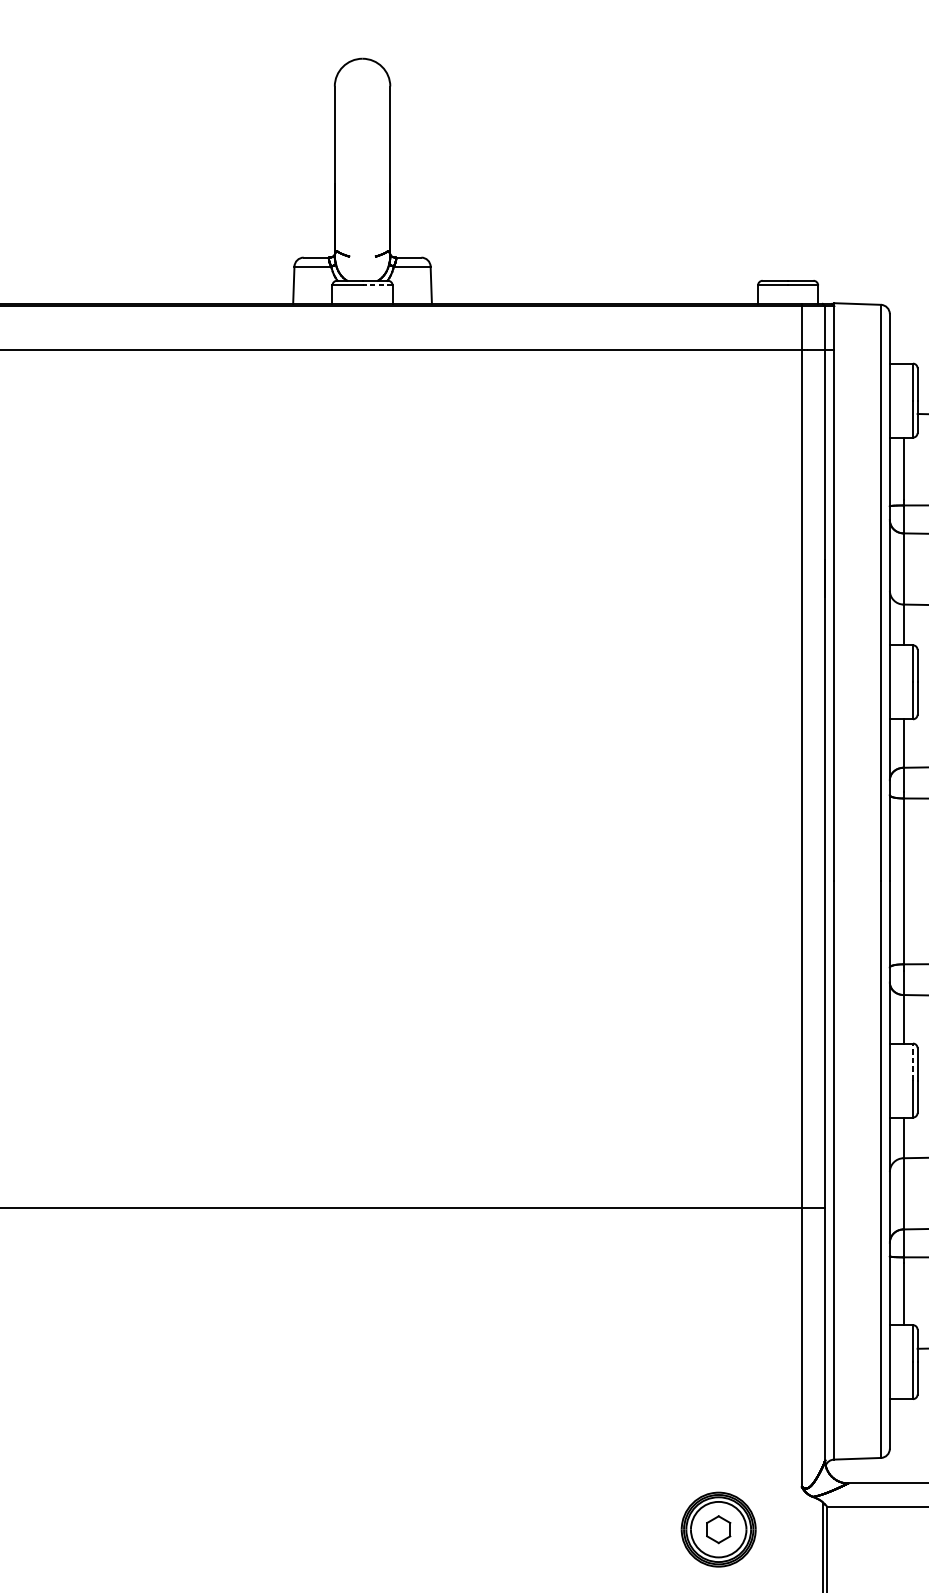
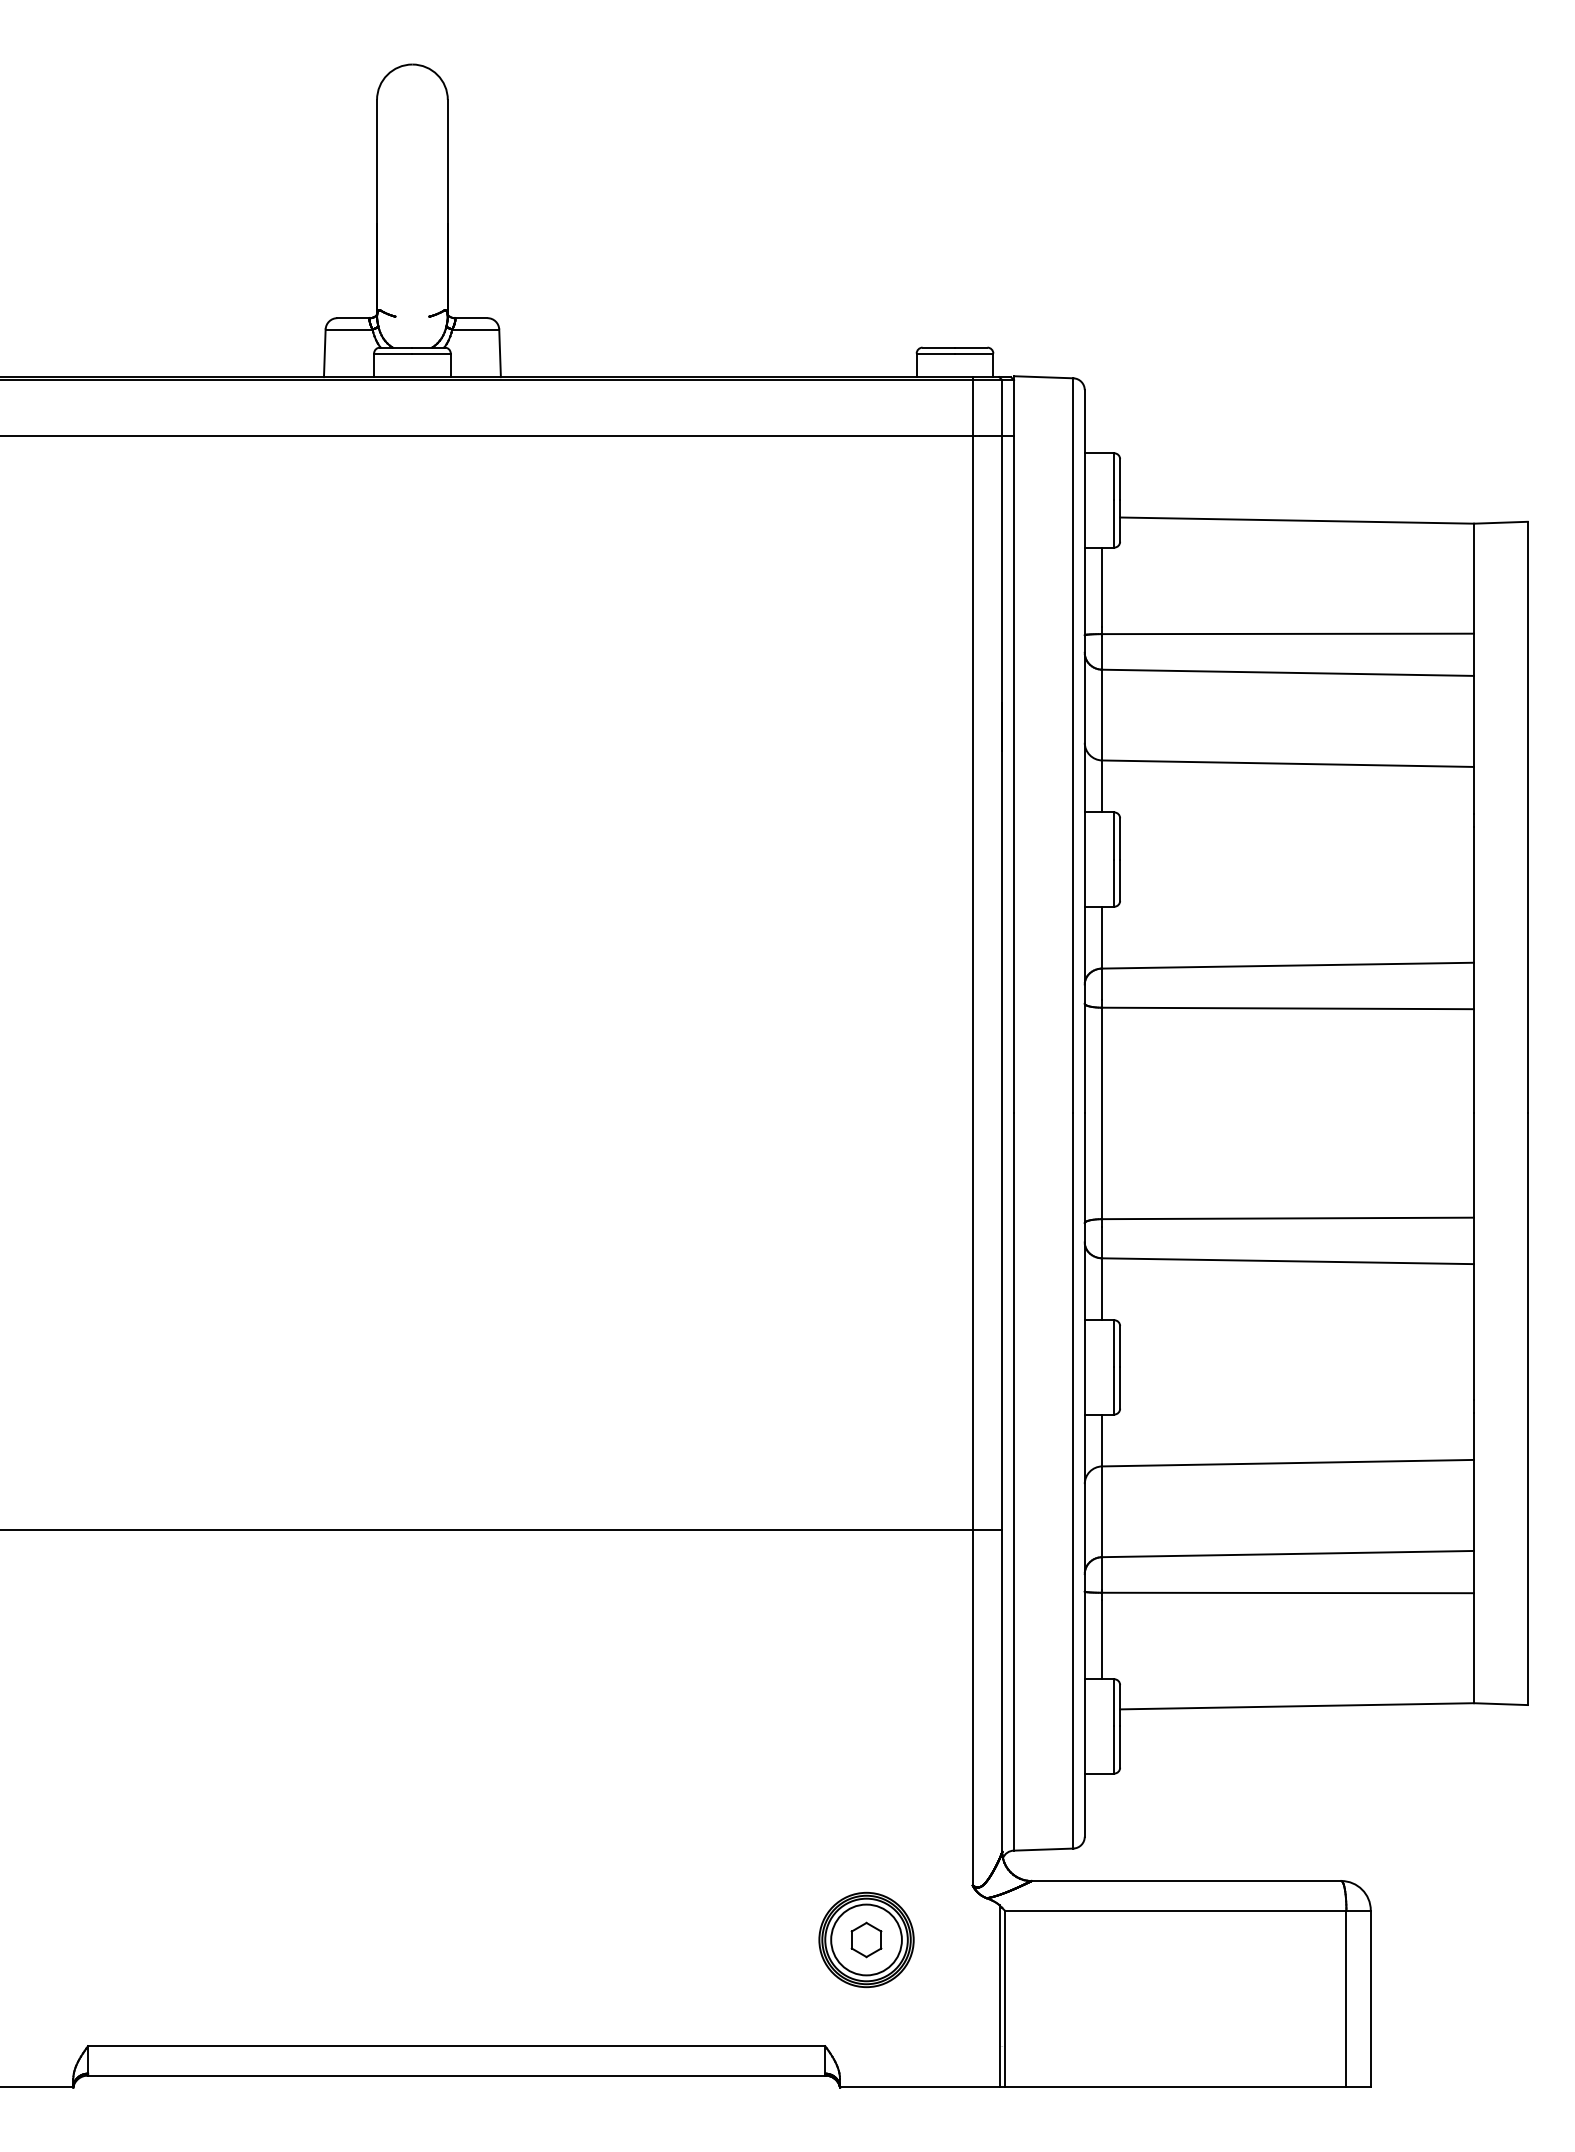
line: (377, 285) -> (431, 353), dashed -> solid
line: (913, 1061) -> (1114, 1343), dashed -> solid

